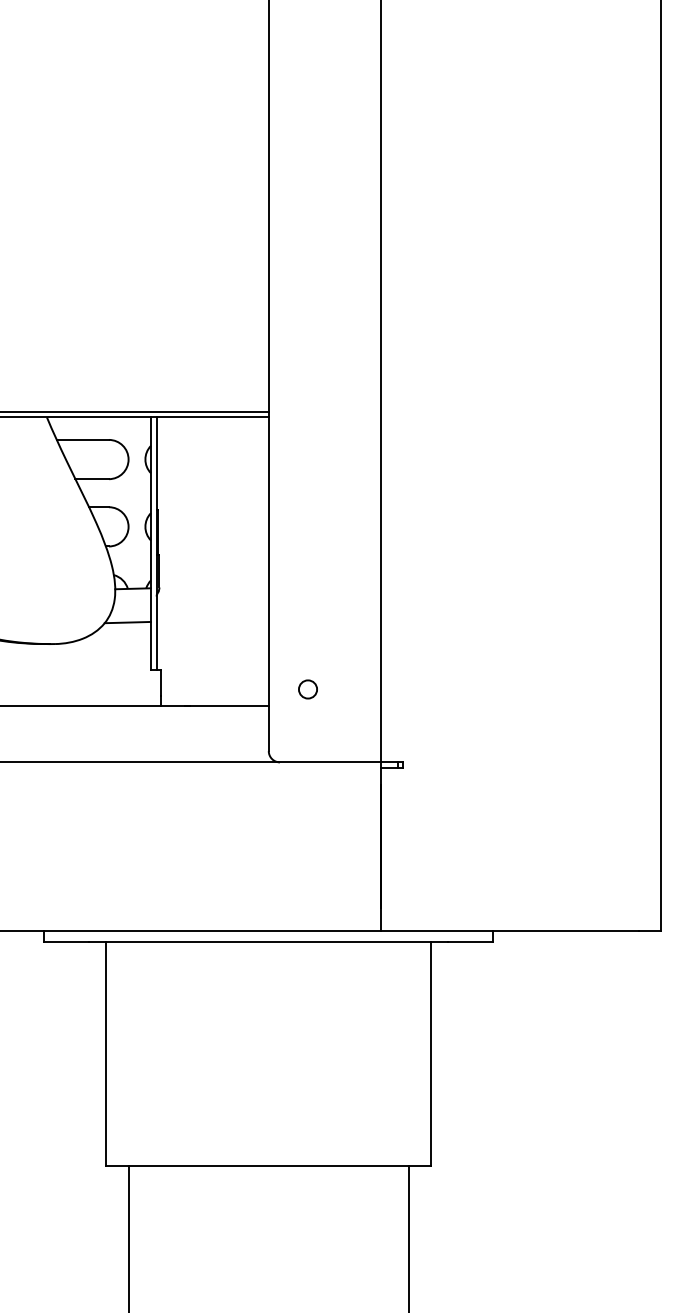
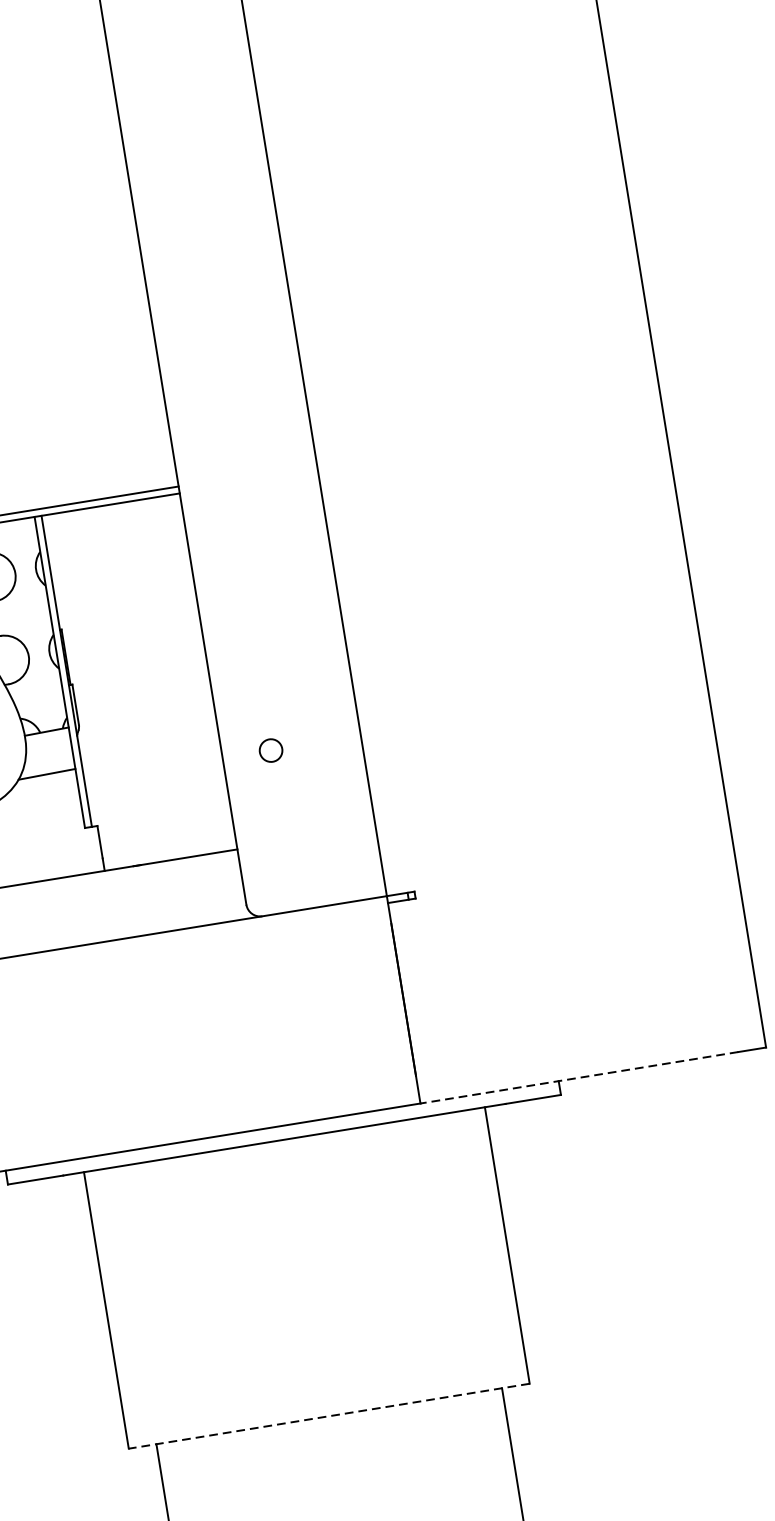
circle: (307, 689) -> (270, 750), moved
line: (509, 930) -> (578, 1077), solid -> dashed
line: (268, 1166) -> (328, 1416), solid -> dashed

